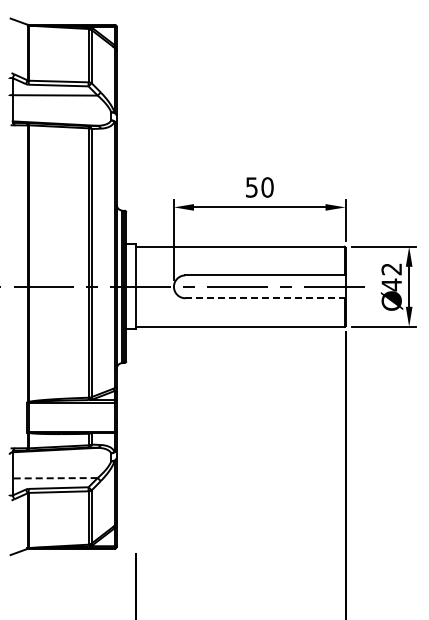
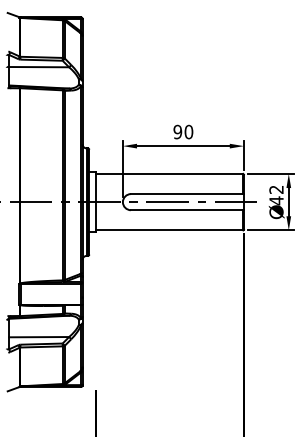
text: (251, 187) -> (177, 132), 50 -> 90
line: (264, 298) -> (186, 210), dashed -> solid
line: (55, 478) -> (39, 337), dashed -> solid

